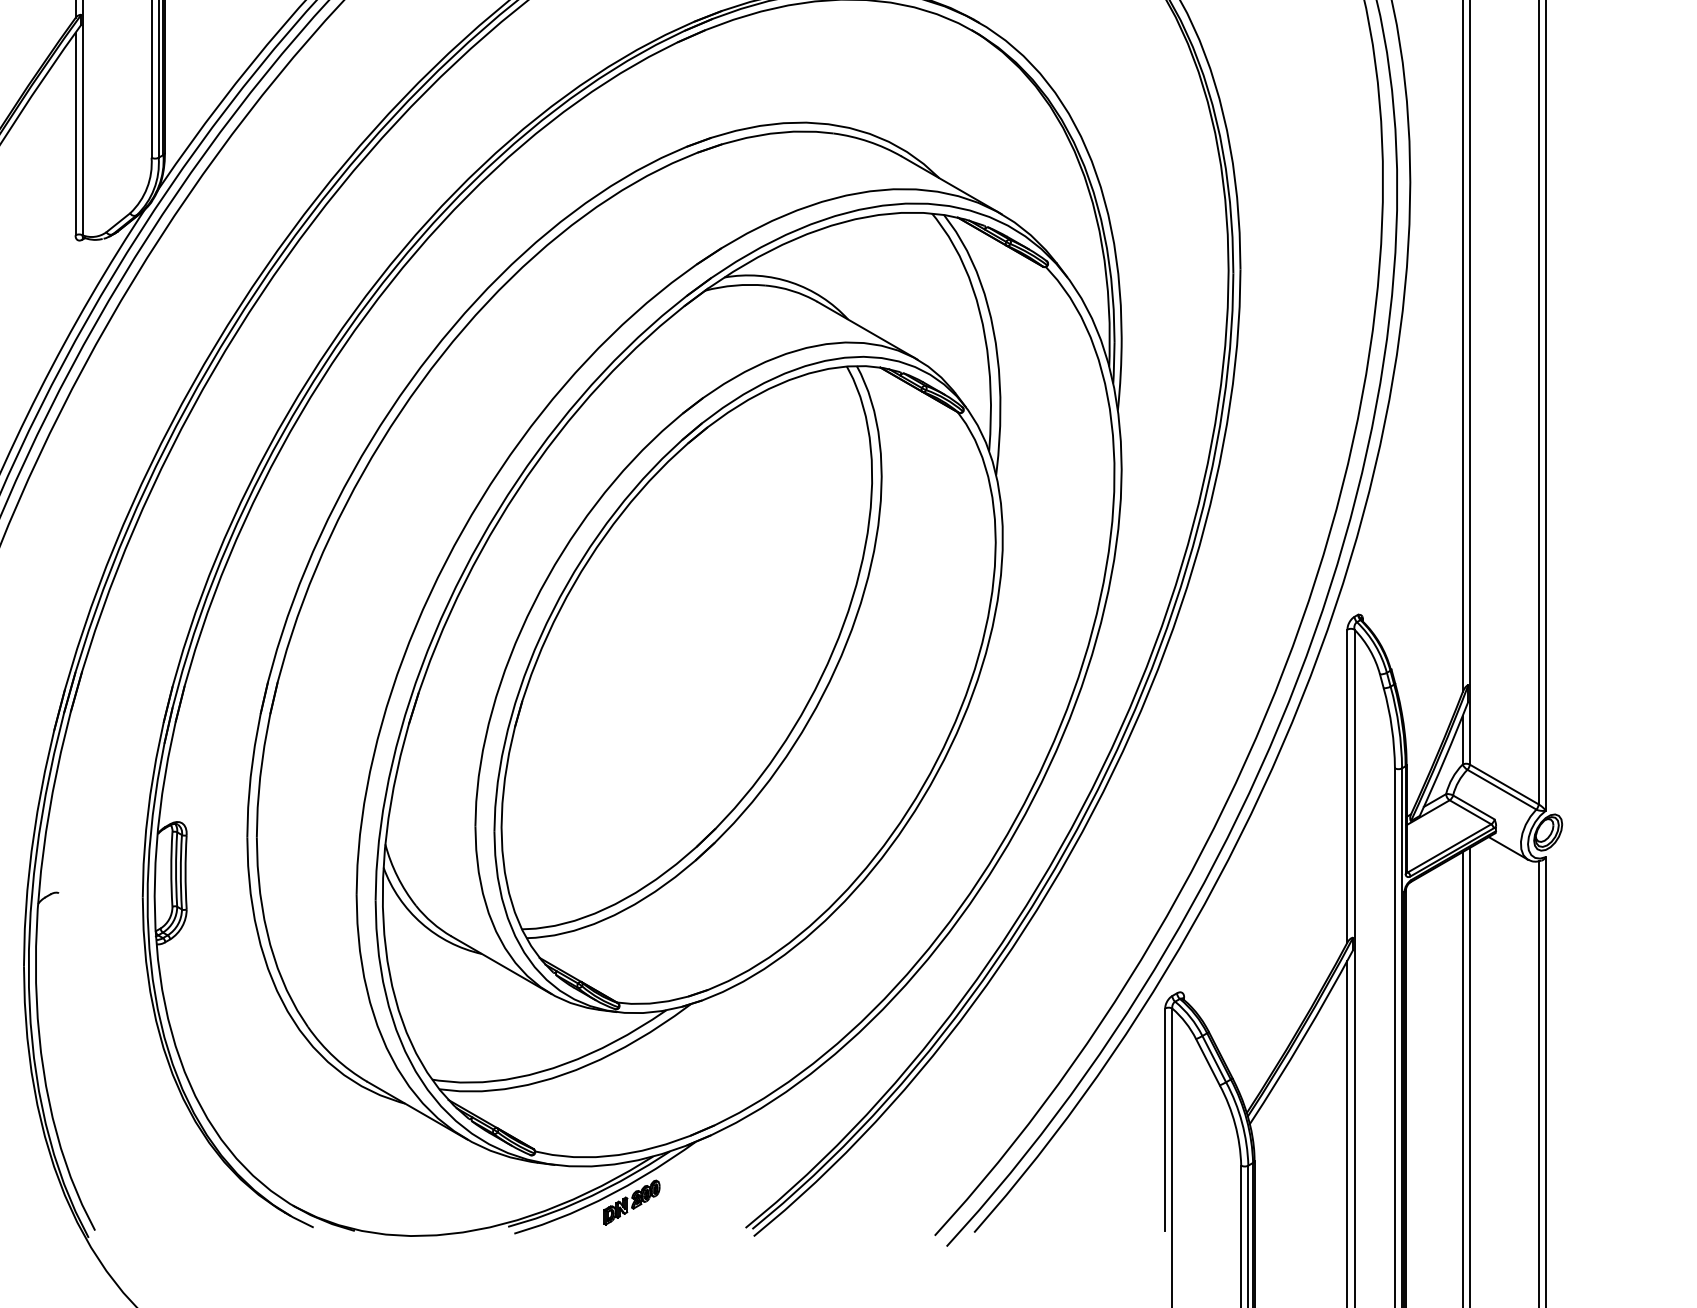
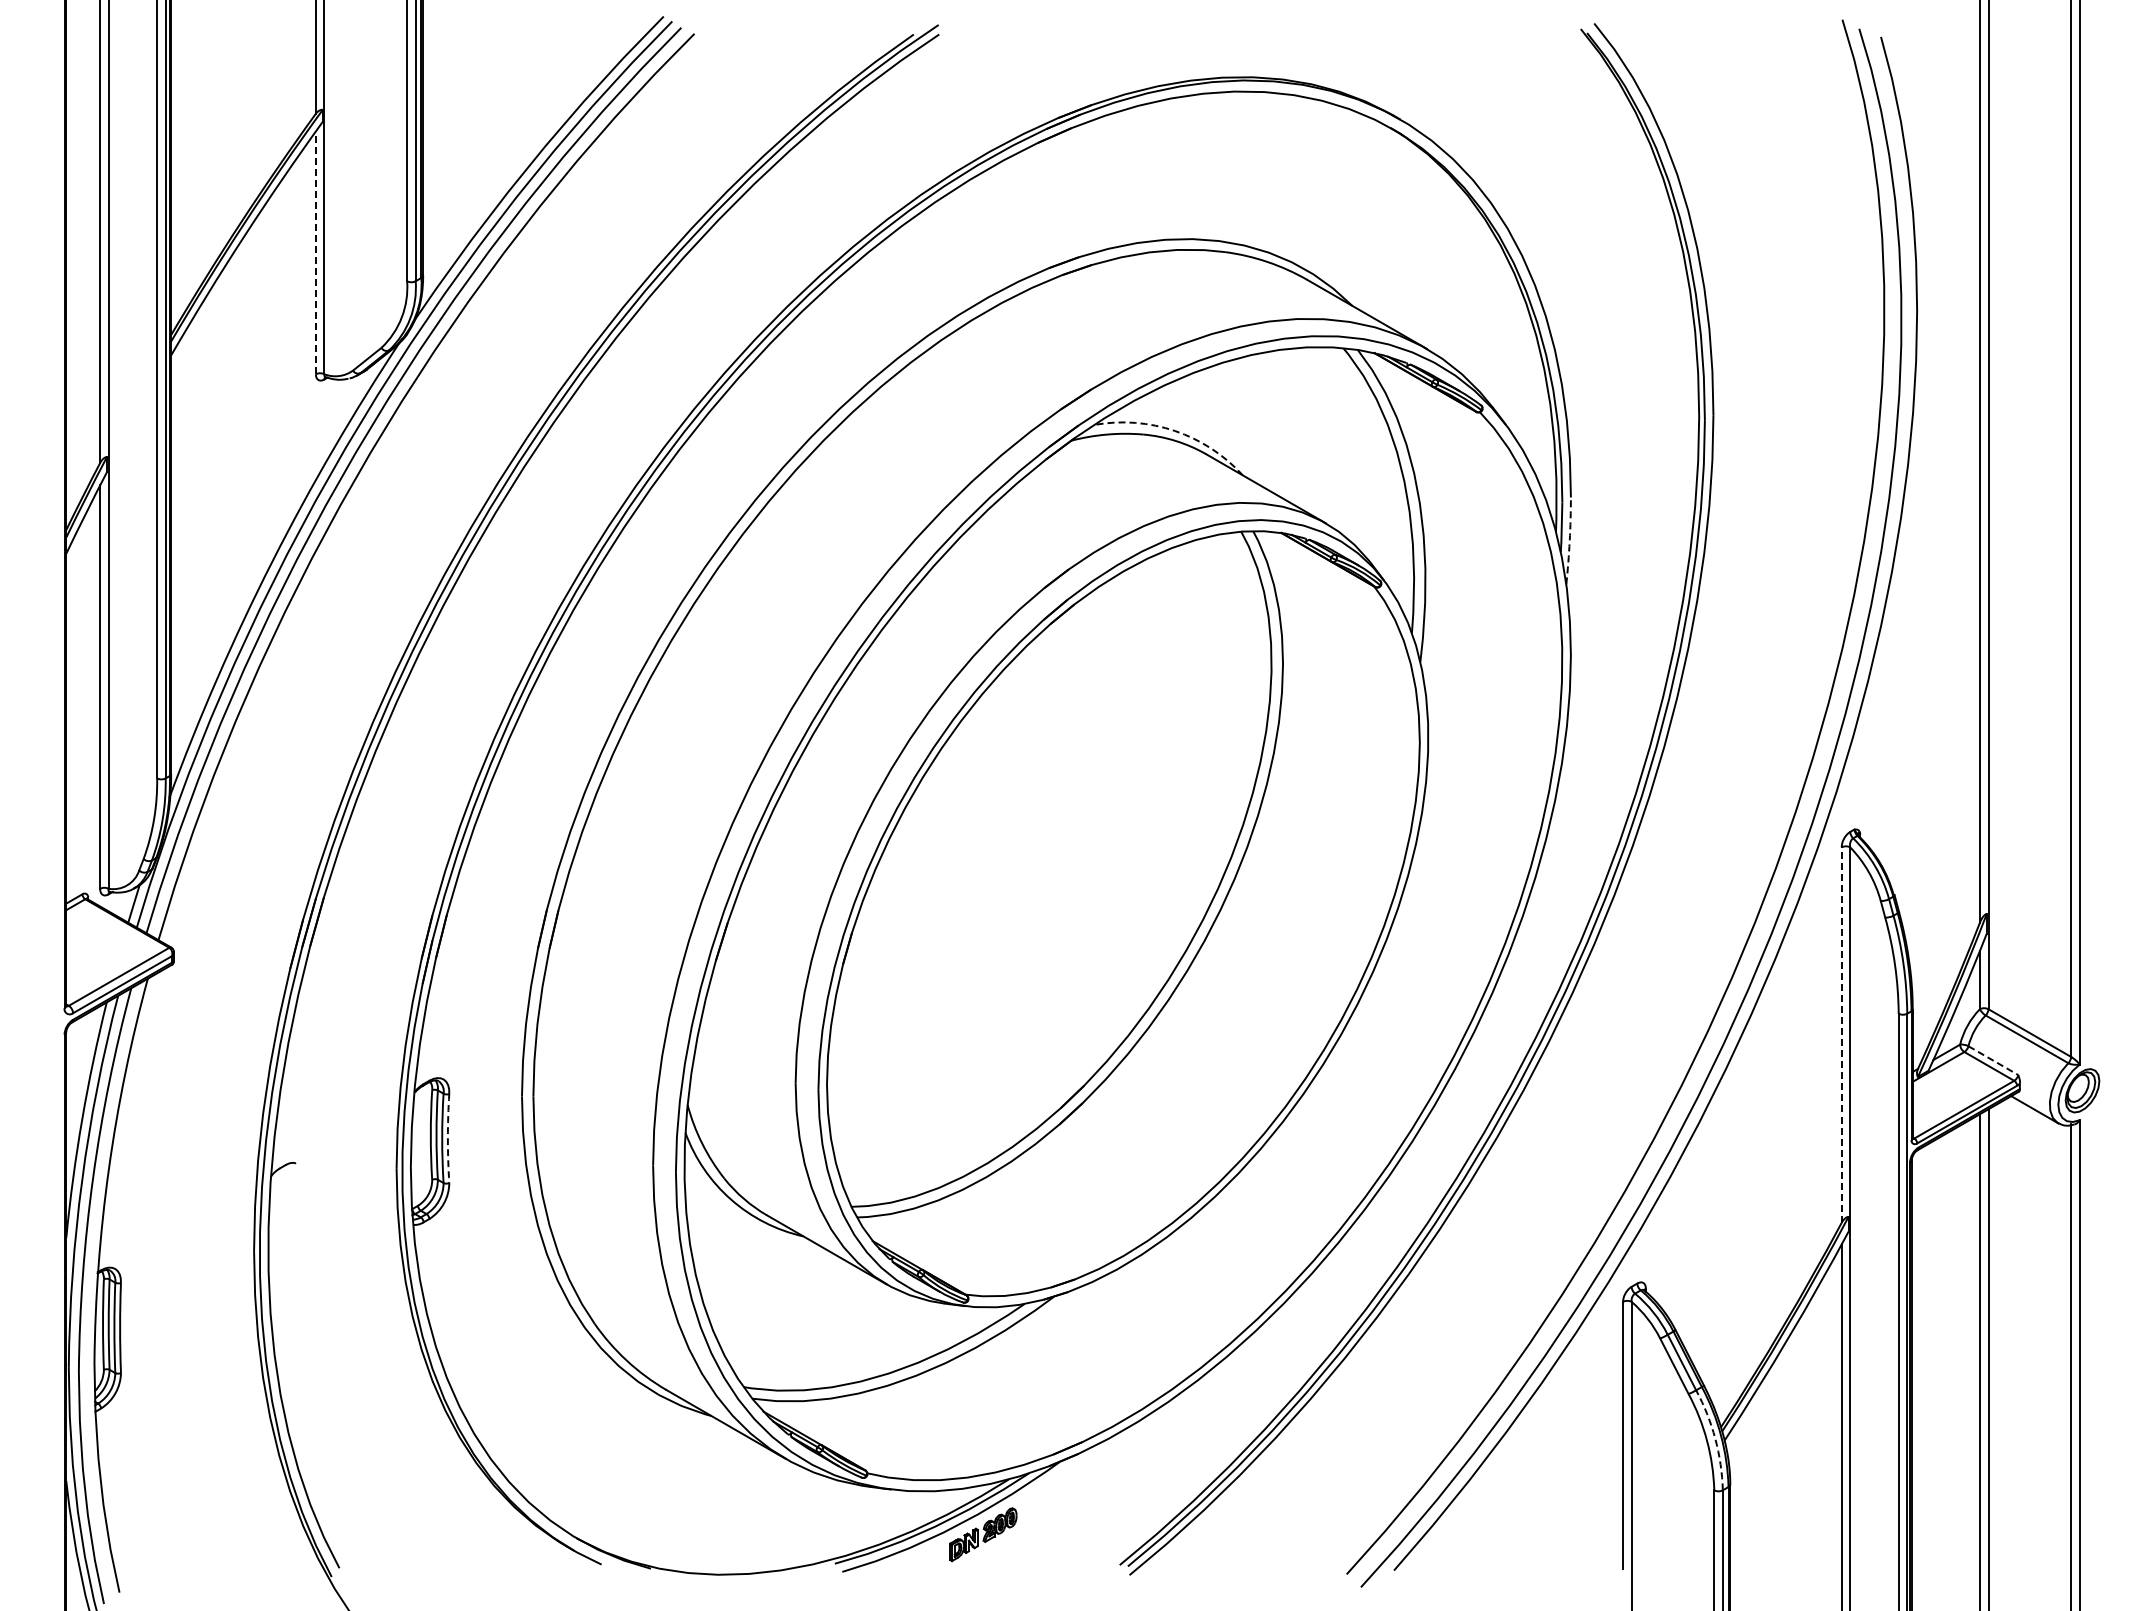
line: (75, 133) -> (315, 252), solid -> dashed
arc: (791, 282) -> (1174, 430), solid -> dashed
arc: (1120, 373) -> (1569, 540), solid -> dashed
line: (1347, 786) -> (1841, 1035), solid -> dashed
line: (1473, 807) -> (1993, 1060), solid -> dashed
arc: (185, 872) -> (447, 1138), solid -> dashed
arc: (1242, 1122) -> (1715, 1438), solid -> dashed

